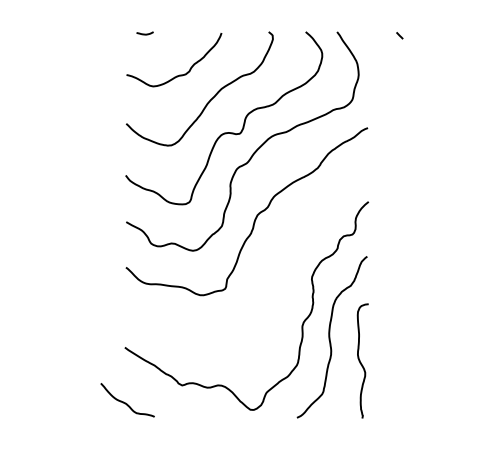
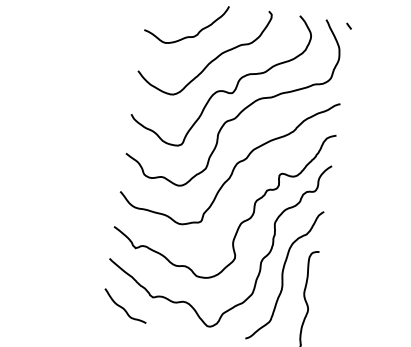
line: (399, 35) -> (348, 26), moved
curve: (272, 282) -> (241, 222), added
curve: (125, 402) -> (123, 307), moved

